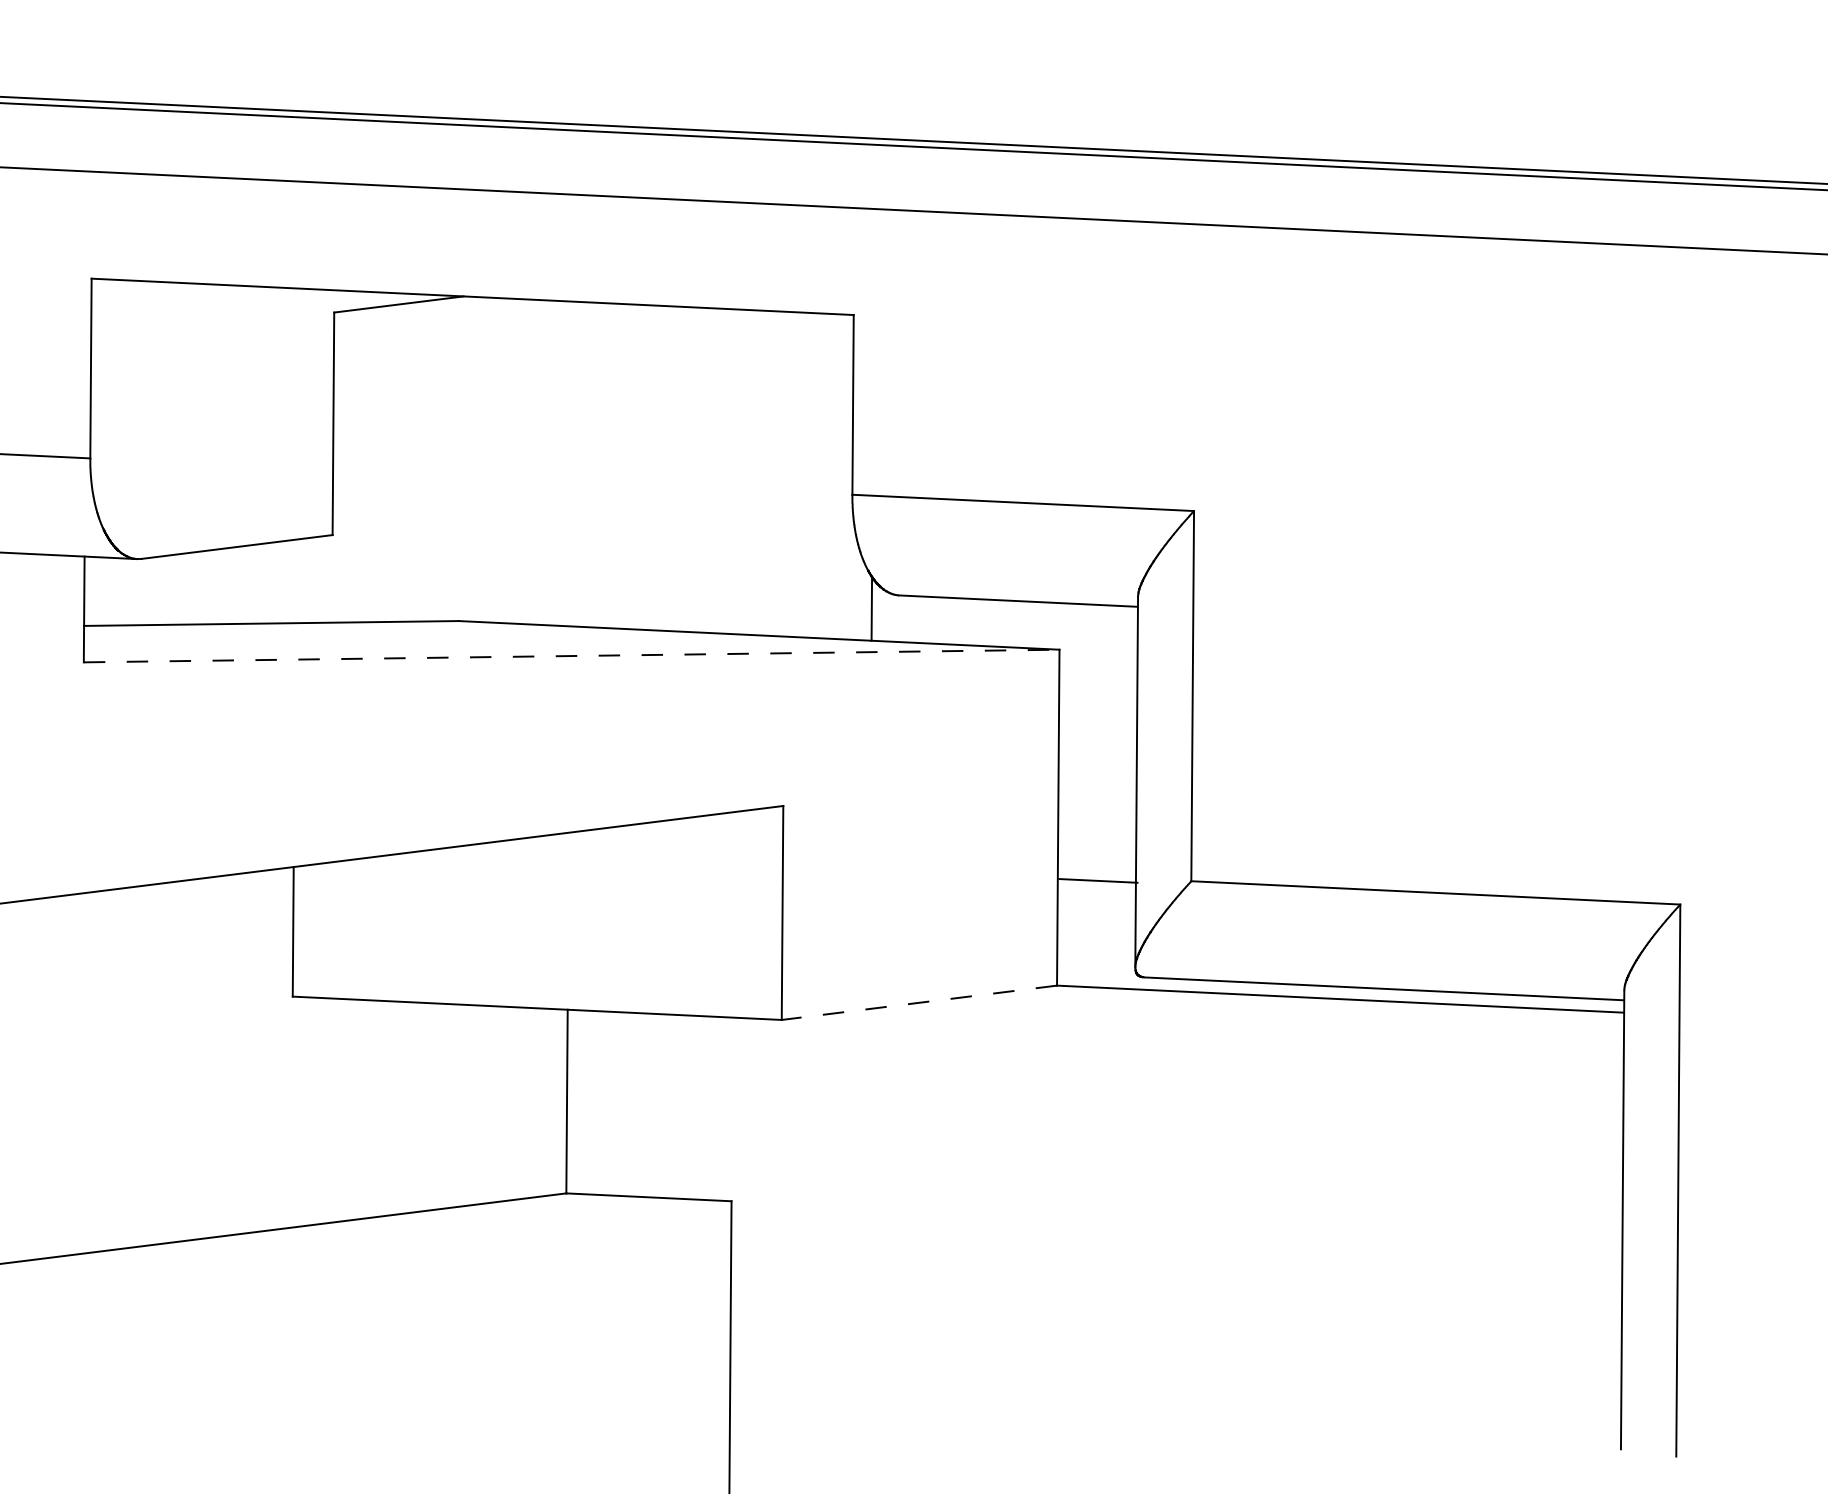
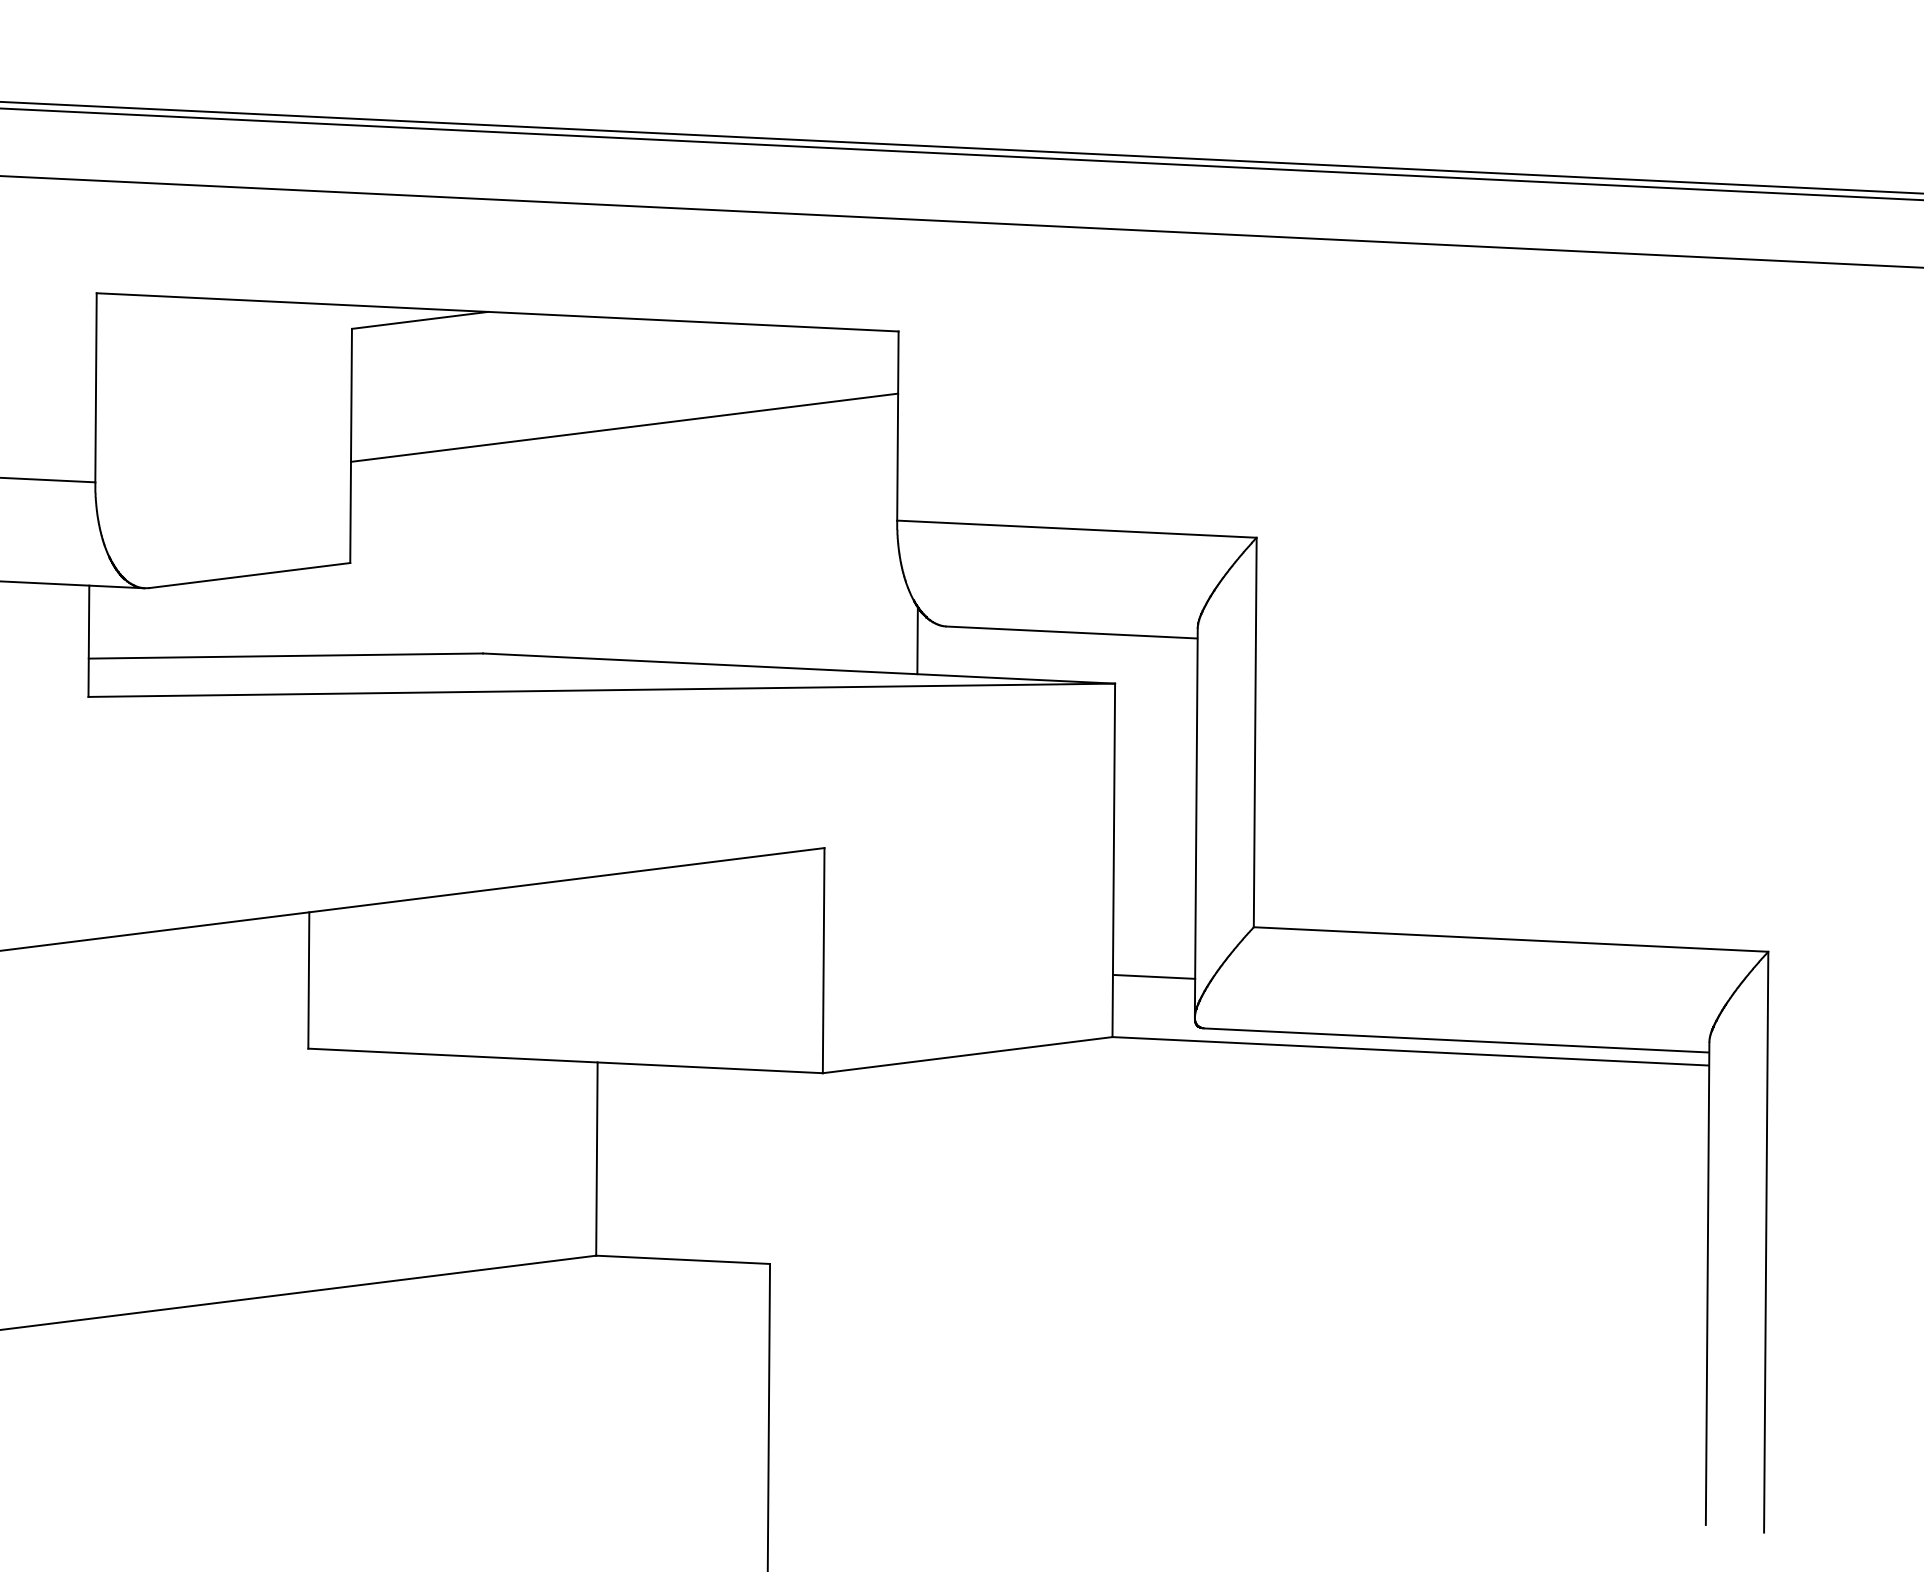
line: (593, 406) -> (624, 427), added
line: (572, 656) -> (602, 690), dashed -> solid
line: (1097, 880) -> (1153, 976), moved
line: (919, 1003) -> (967, 1055), dashed -> solid

